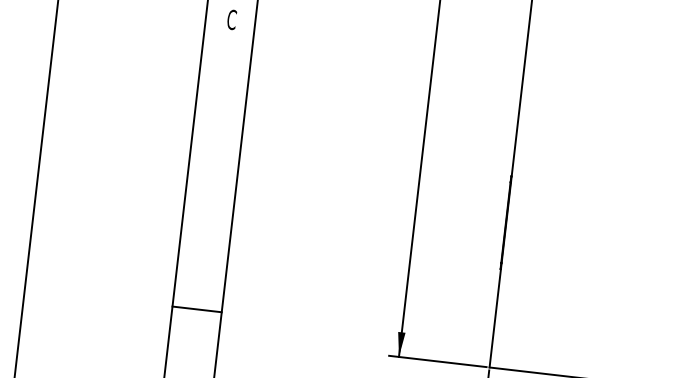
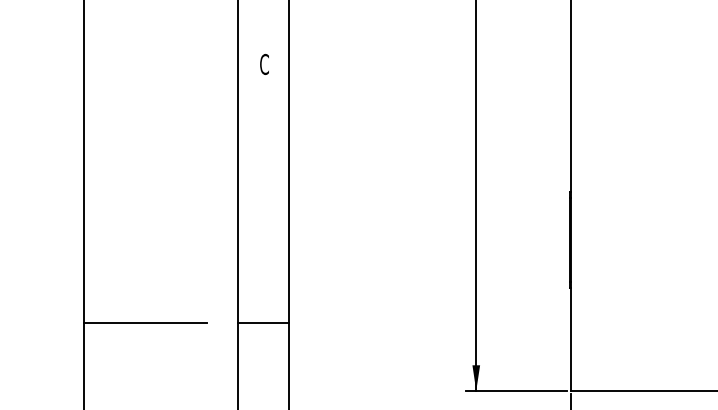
line: (87, 255) -> (144, 323), added
line: (196, 309) -> (262, 323), moved

